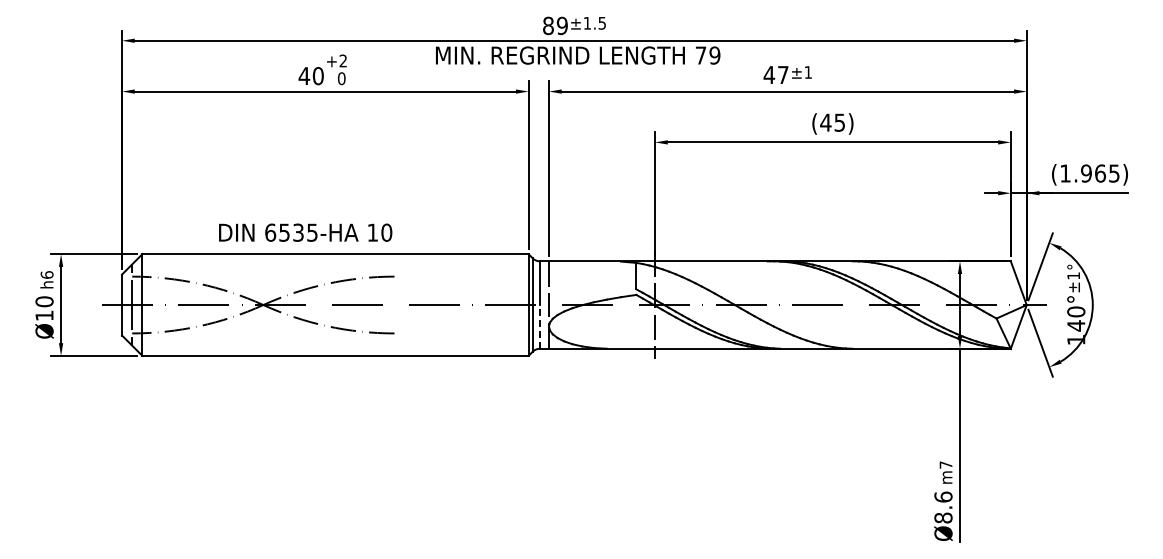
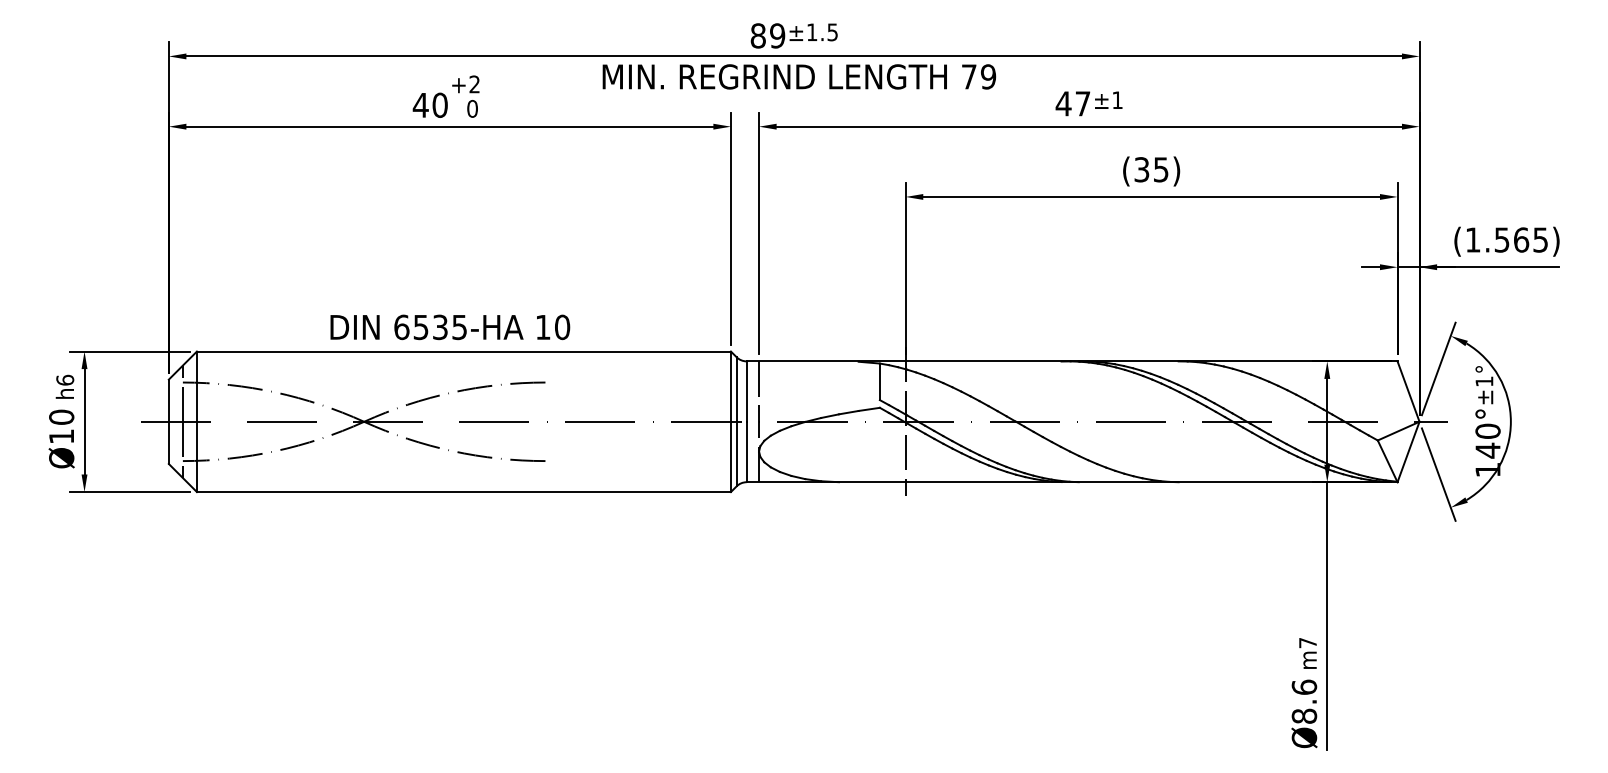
text: (825, 122) -> (1141, 169), (45) -> (35)
text: (1086, 173) -> (1502, 239), (1.965) -> (1.565)
text: (305, 232) -> (450, 327), moved
line: (539, 326) -> (745, 451), dashed -> solid

